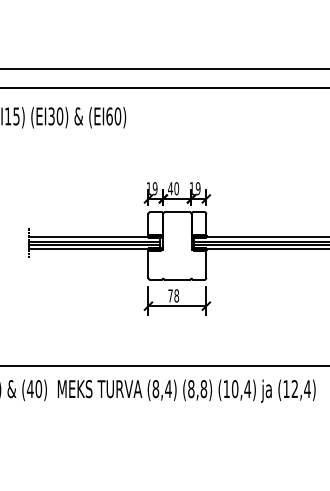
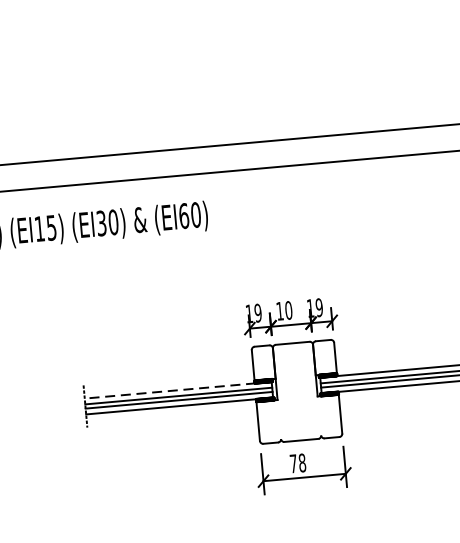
text: (170, 188) -> (279, 310), 40 -> 10
line: (94, 237) -> (177, 390), solid -> dashed

